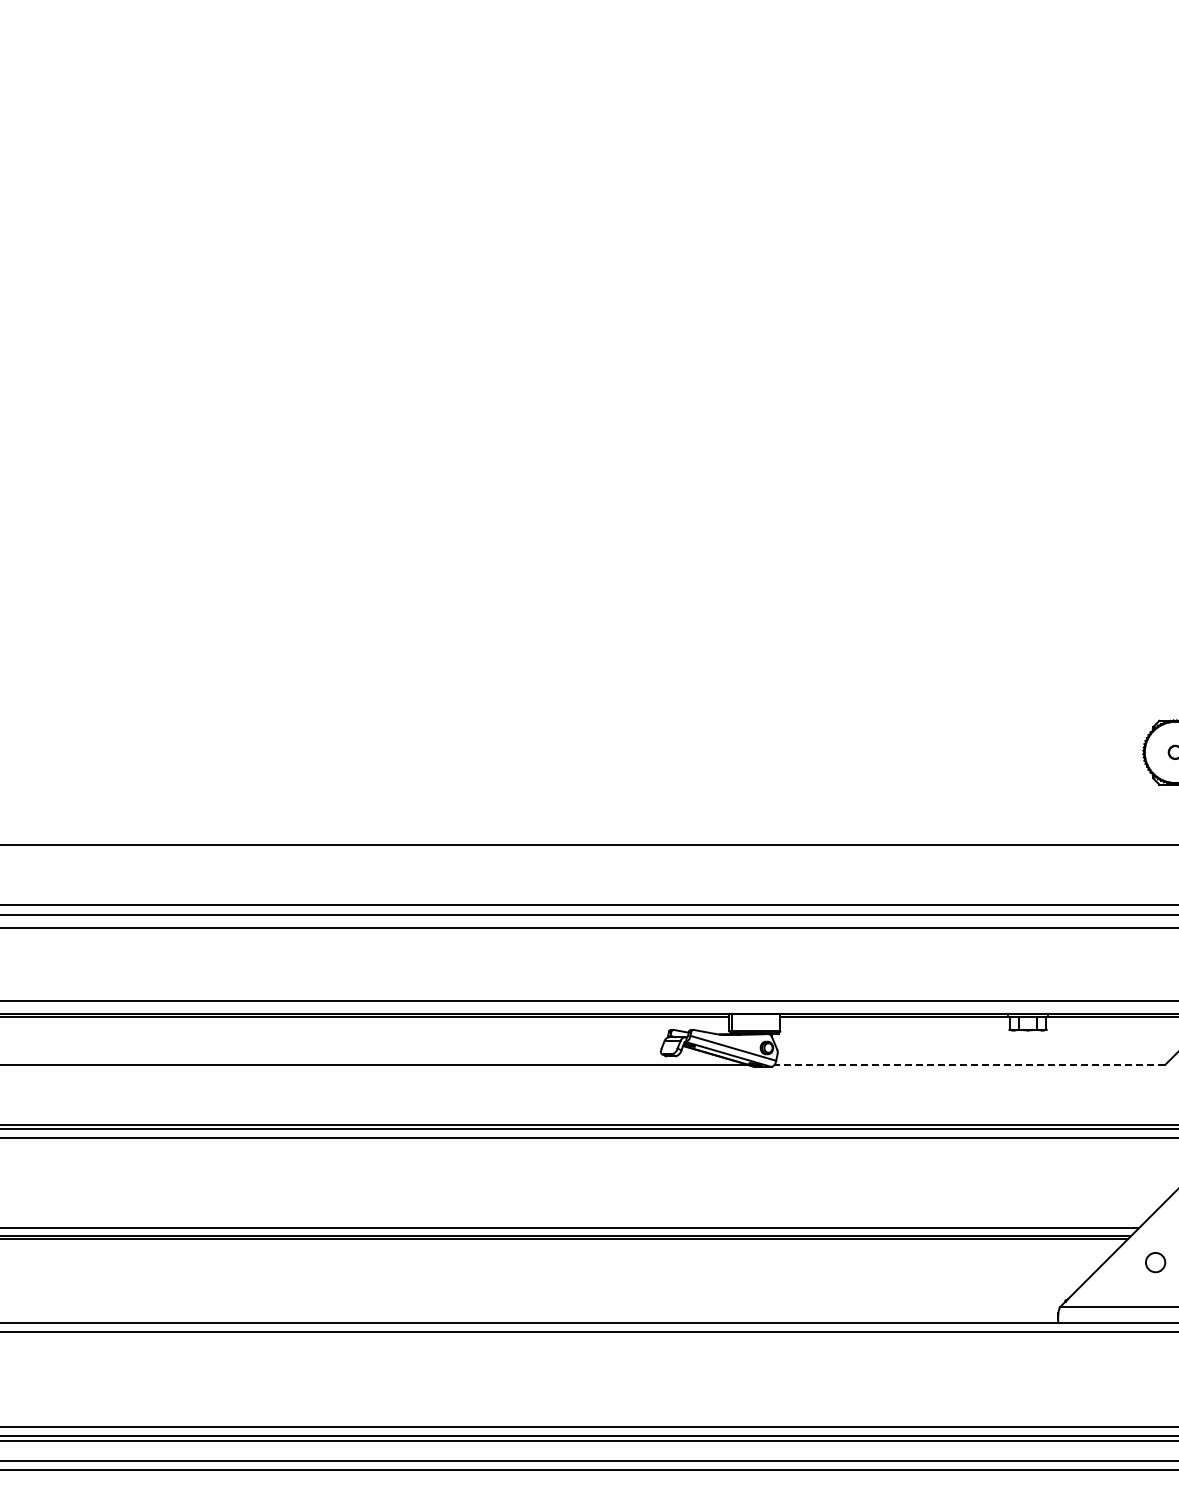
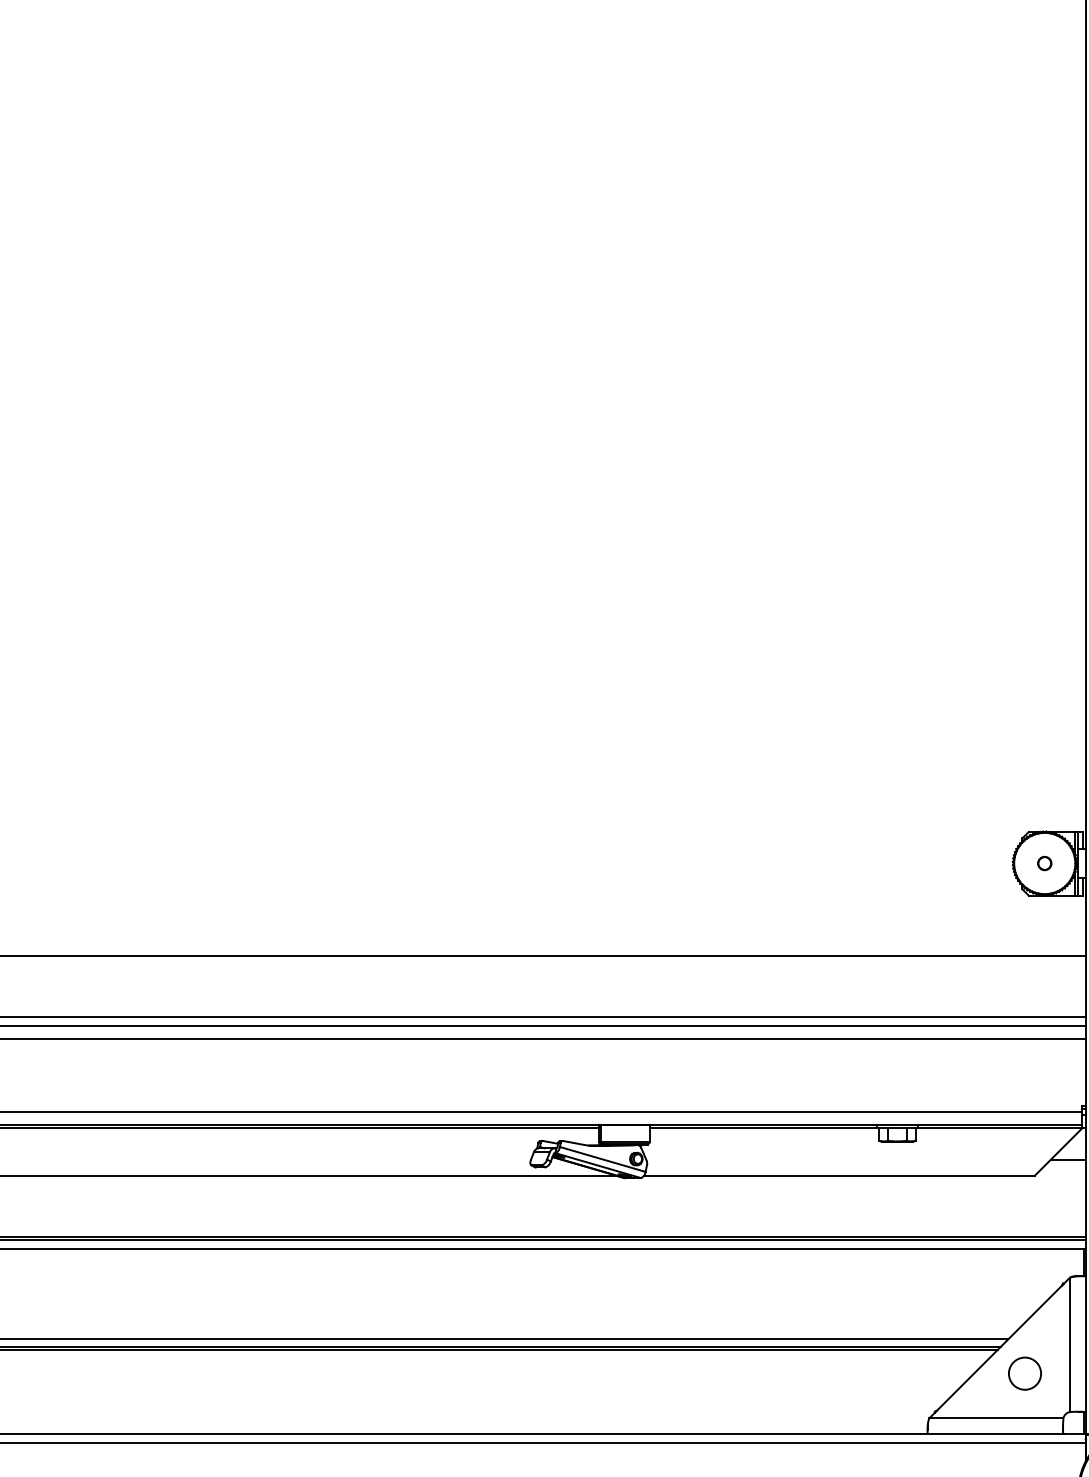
line: (969, 1064) -> (838, 1175), dashed -> solid
circle: (1155, 1262) -> (1024, 1373), size x1.67

